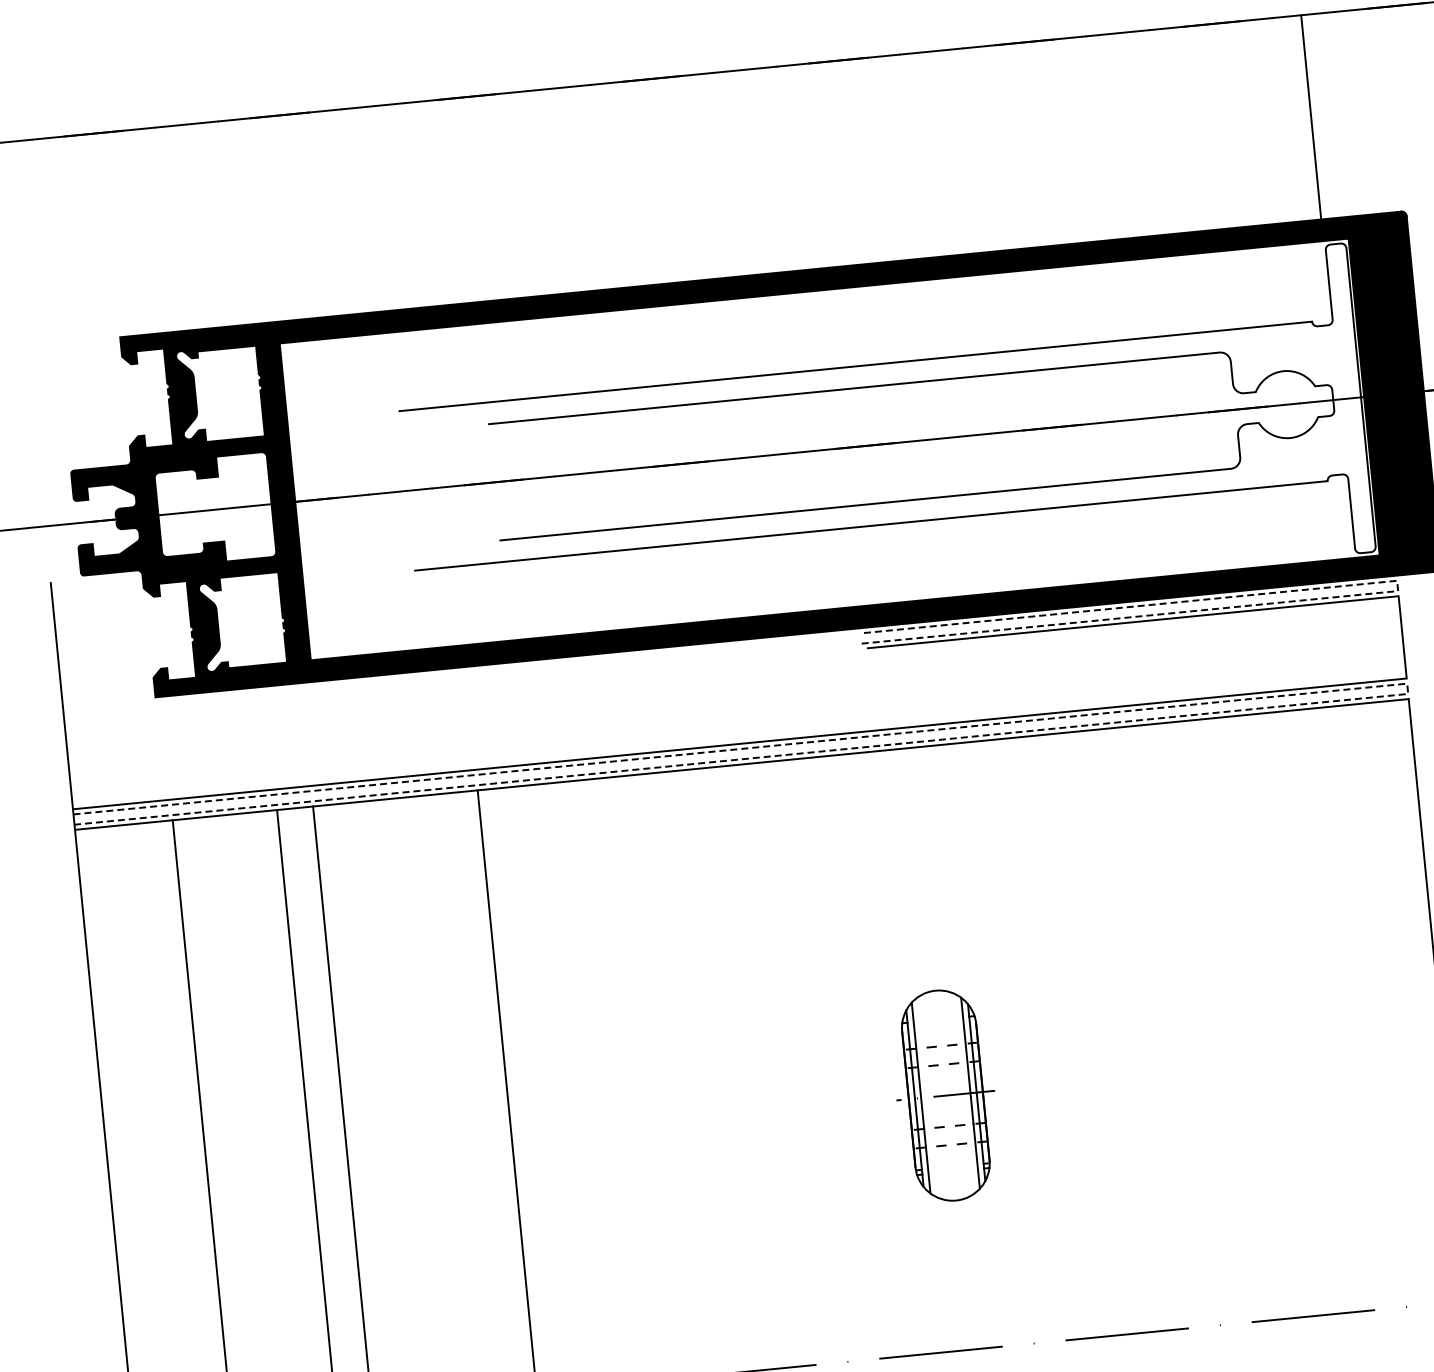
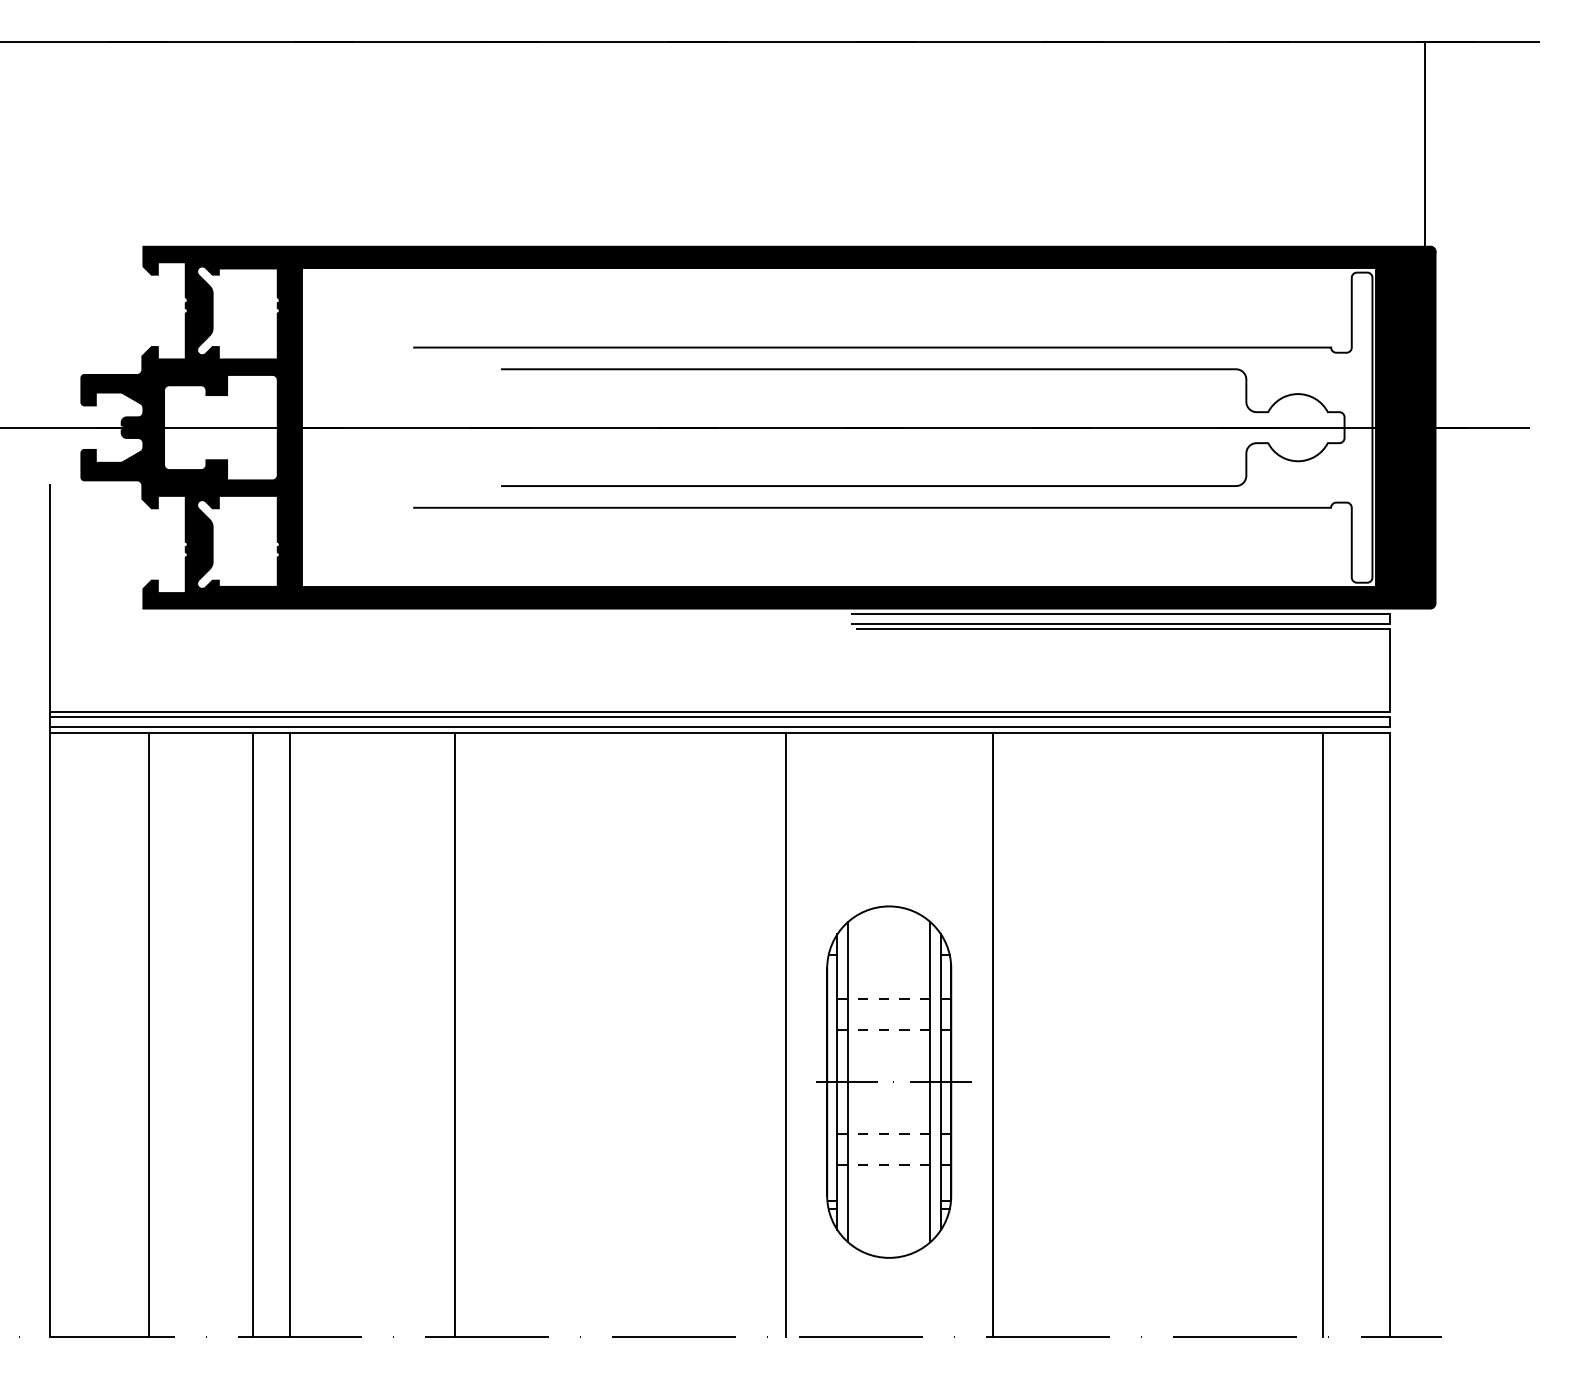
line: (1311, 116) -> (1425, 143), moved
line: (1397, 585) -> (1390, 618), dashed -> solid
line: (1407, 689) -> (1390, 722), dashed -> solid
line: (1371, 1006) -> (1323, 1034), added
line: (1042, 1038) -> (992, 1034), added
line: (836, 1058) -> (785, 1034), added
part: (948, 1094) -> (893, 1081), size x1.67

